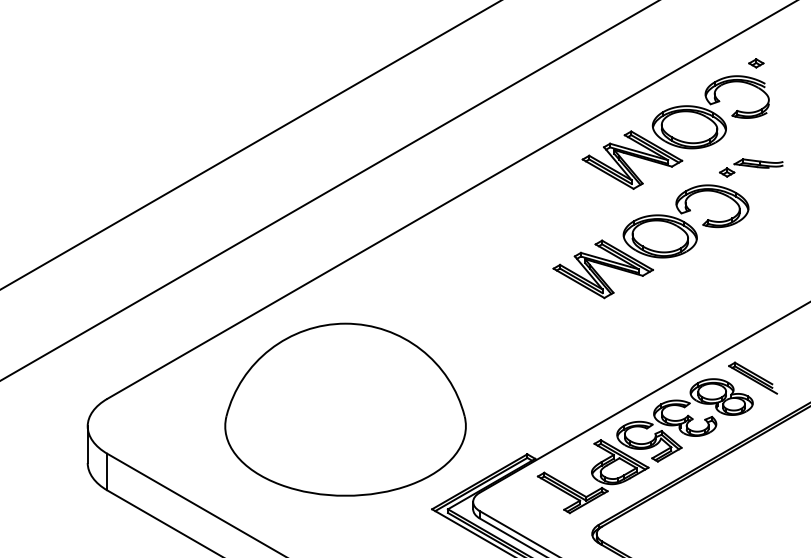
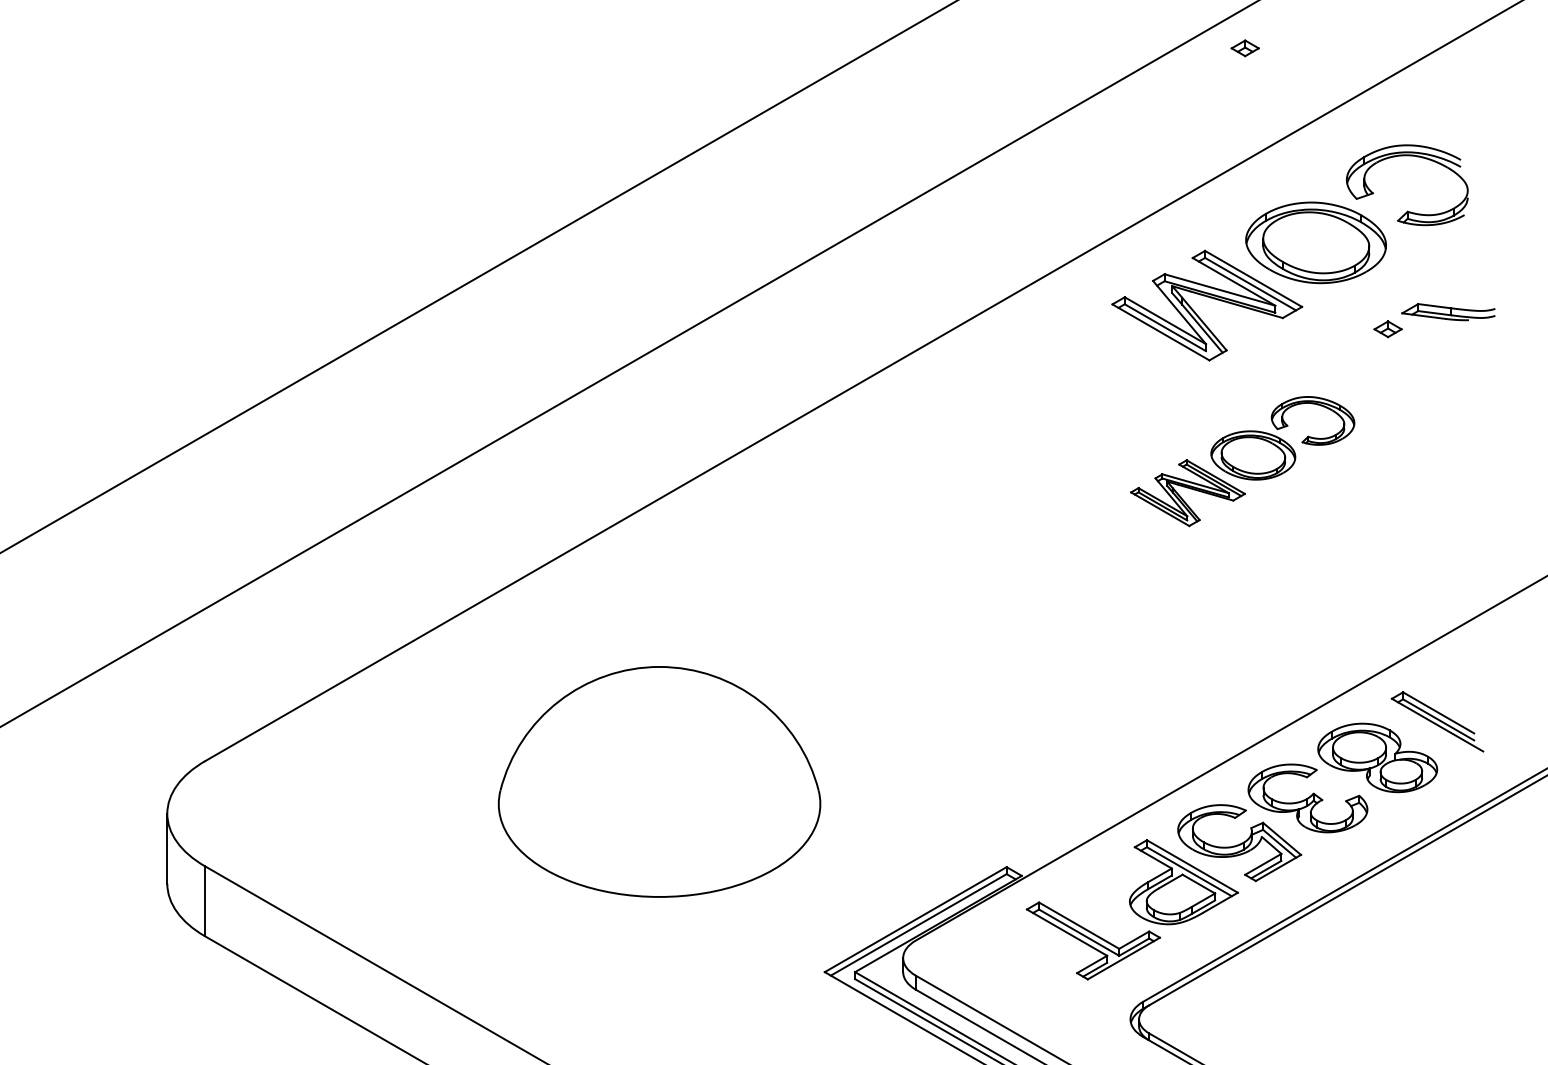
part: (756, 63) -> (1245, 48), moved
part: (650, 241) -> (1241, 460), size x0.6
part: (345, 409) -> (659, 781), size x0.7

